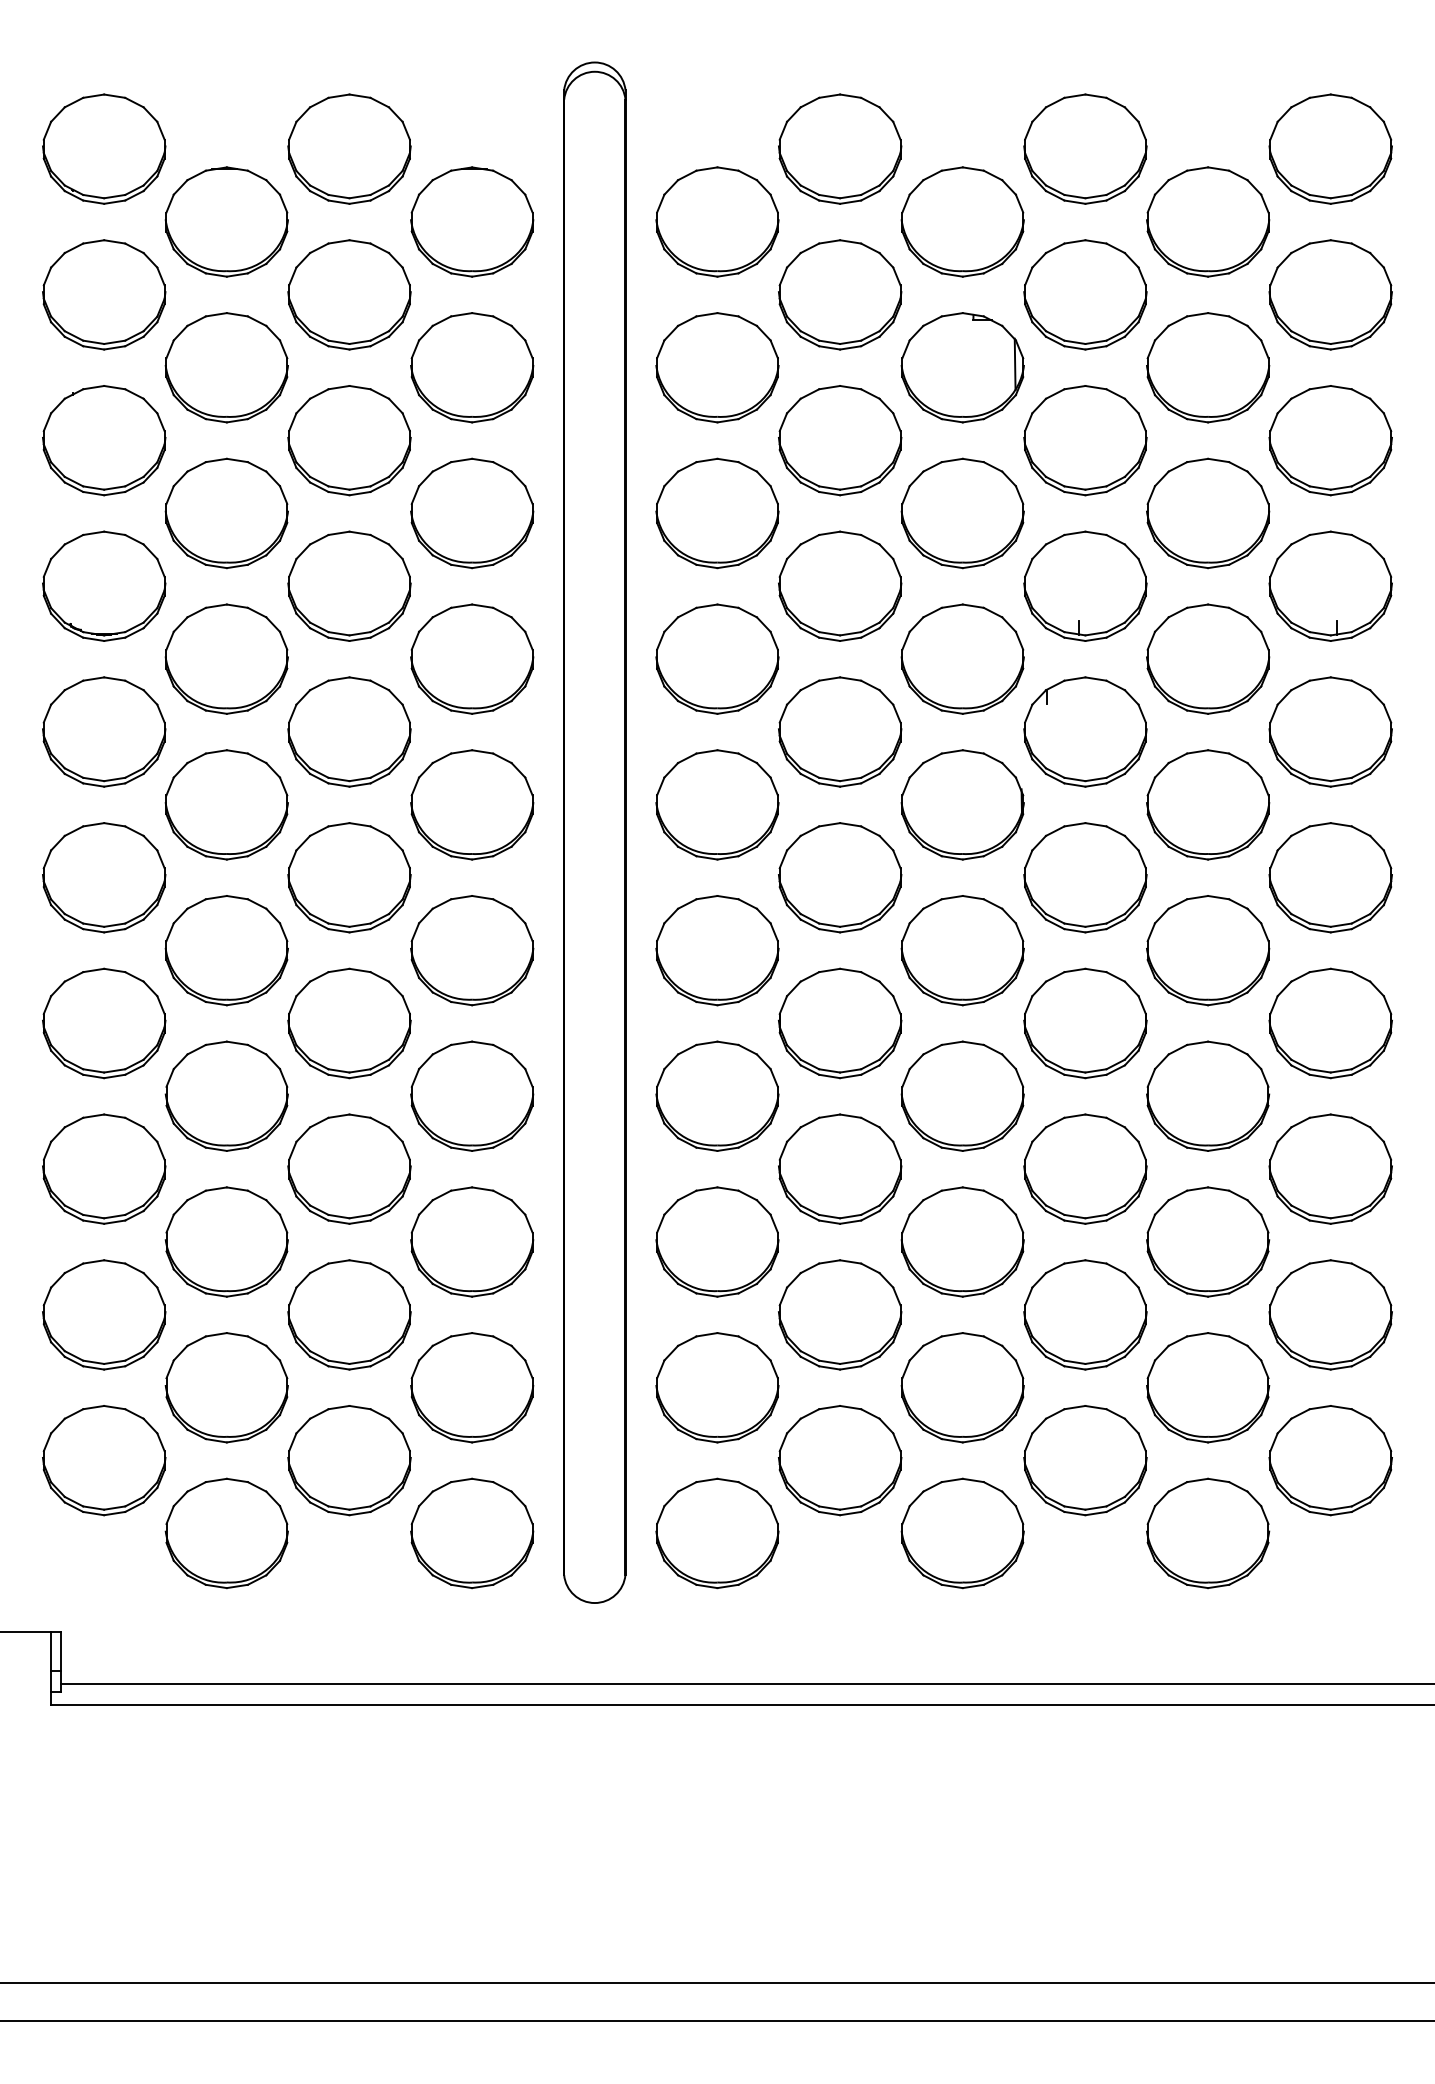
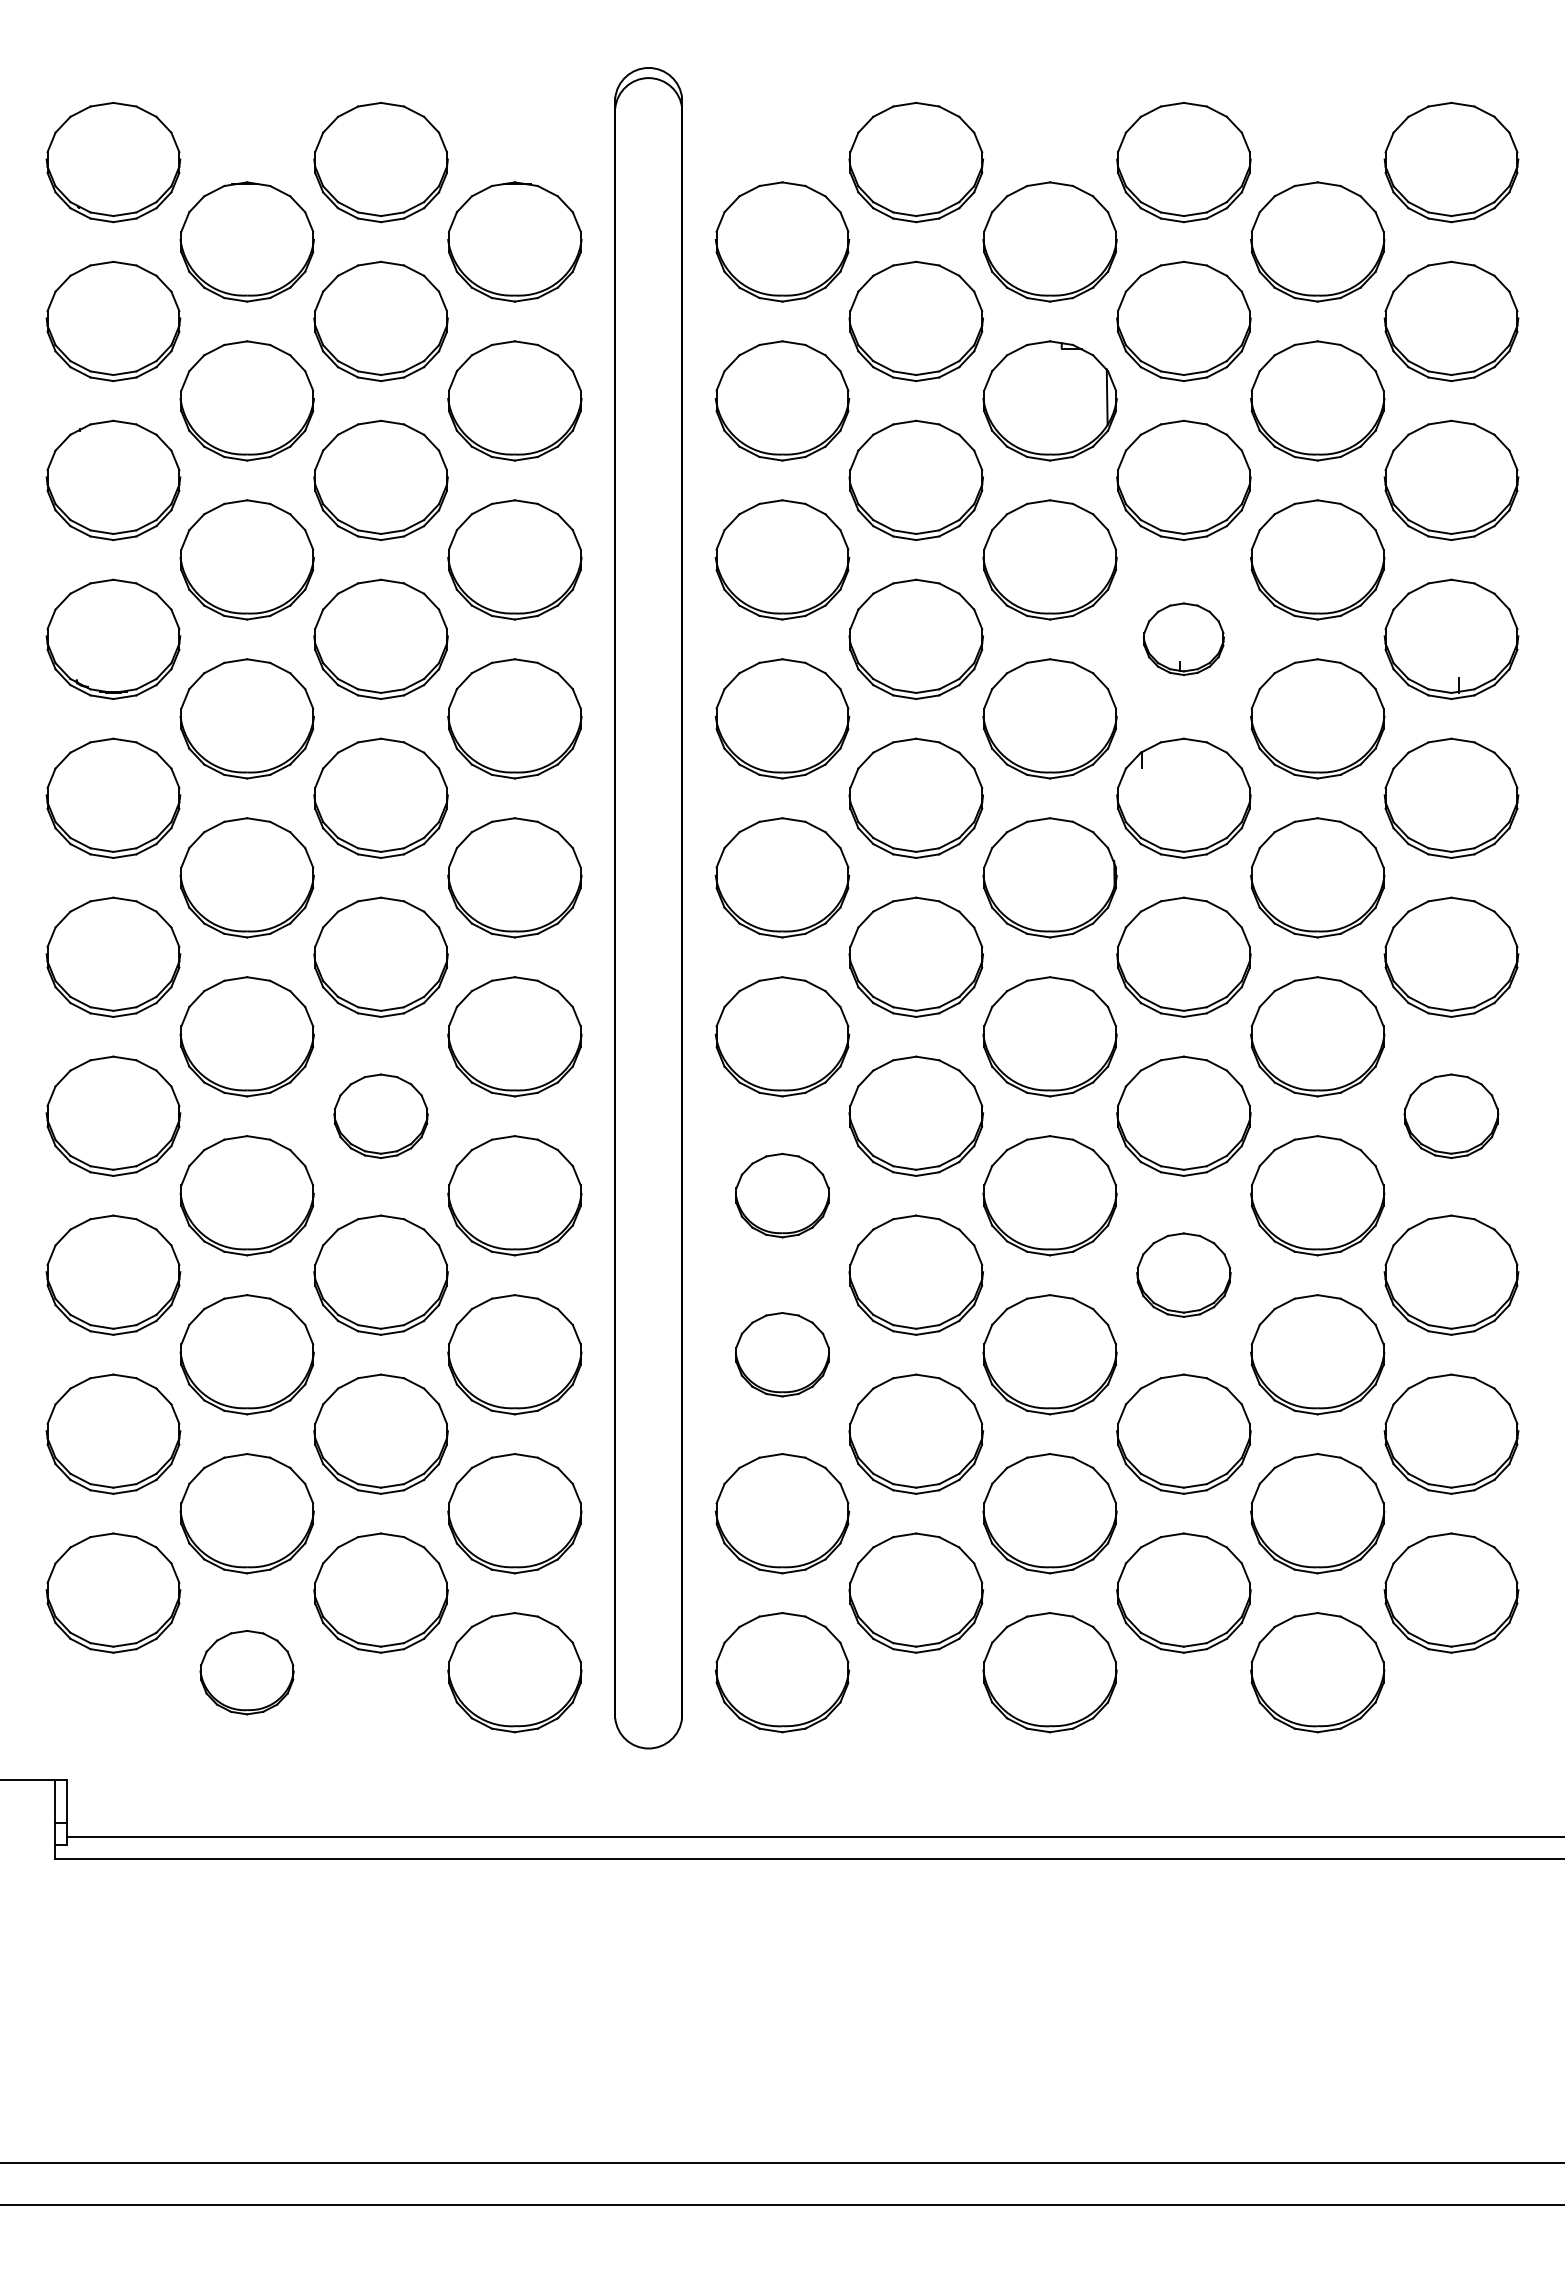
part: (1085, 585) -> (1183, 638), size x0.6
part: (349, 1023) -> (381, 1116), size x0.7
part: (1330, 1023) -> (1451, 1116), size x0.7
part: (717, 1095) -> (782, 1194), size x0.7
part: (1085, 1168) -> (1183, 1274), size x0.7
part: (717, 1241) -> (782, 1354), size x0.7
part: (226, 1533) -> (246, 1672), size x0.7

